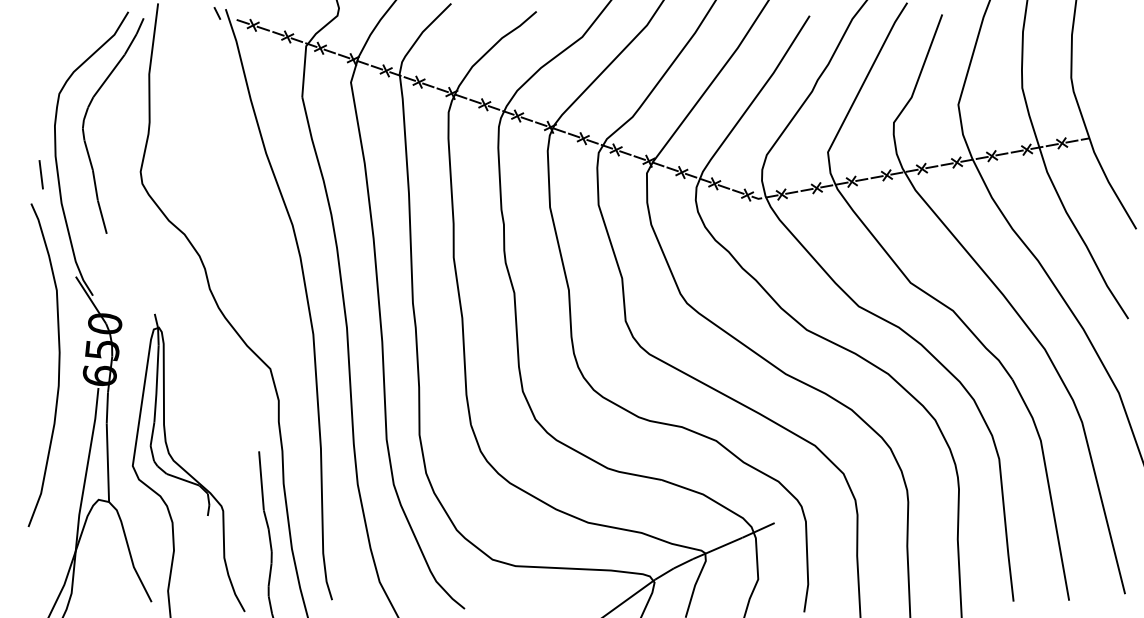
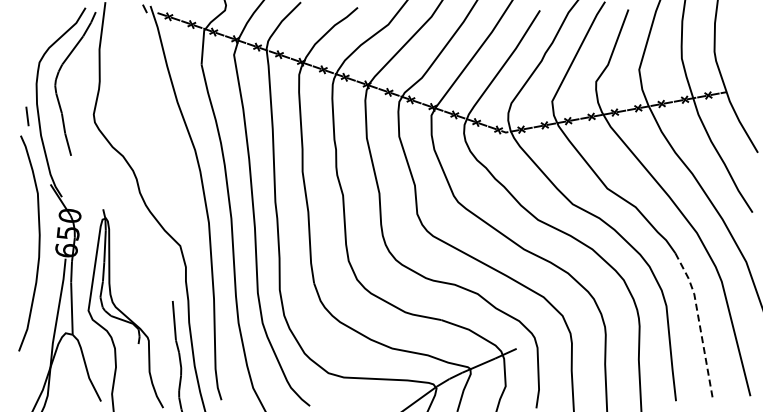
line: (1048, 486) -> (699, 324), solid -> dashed

